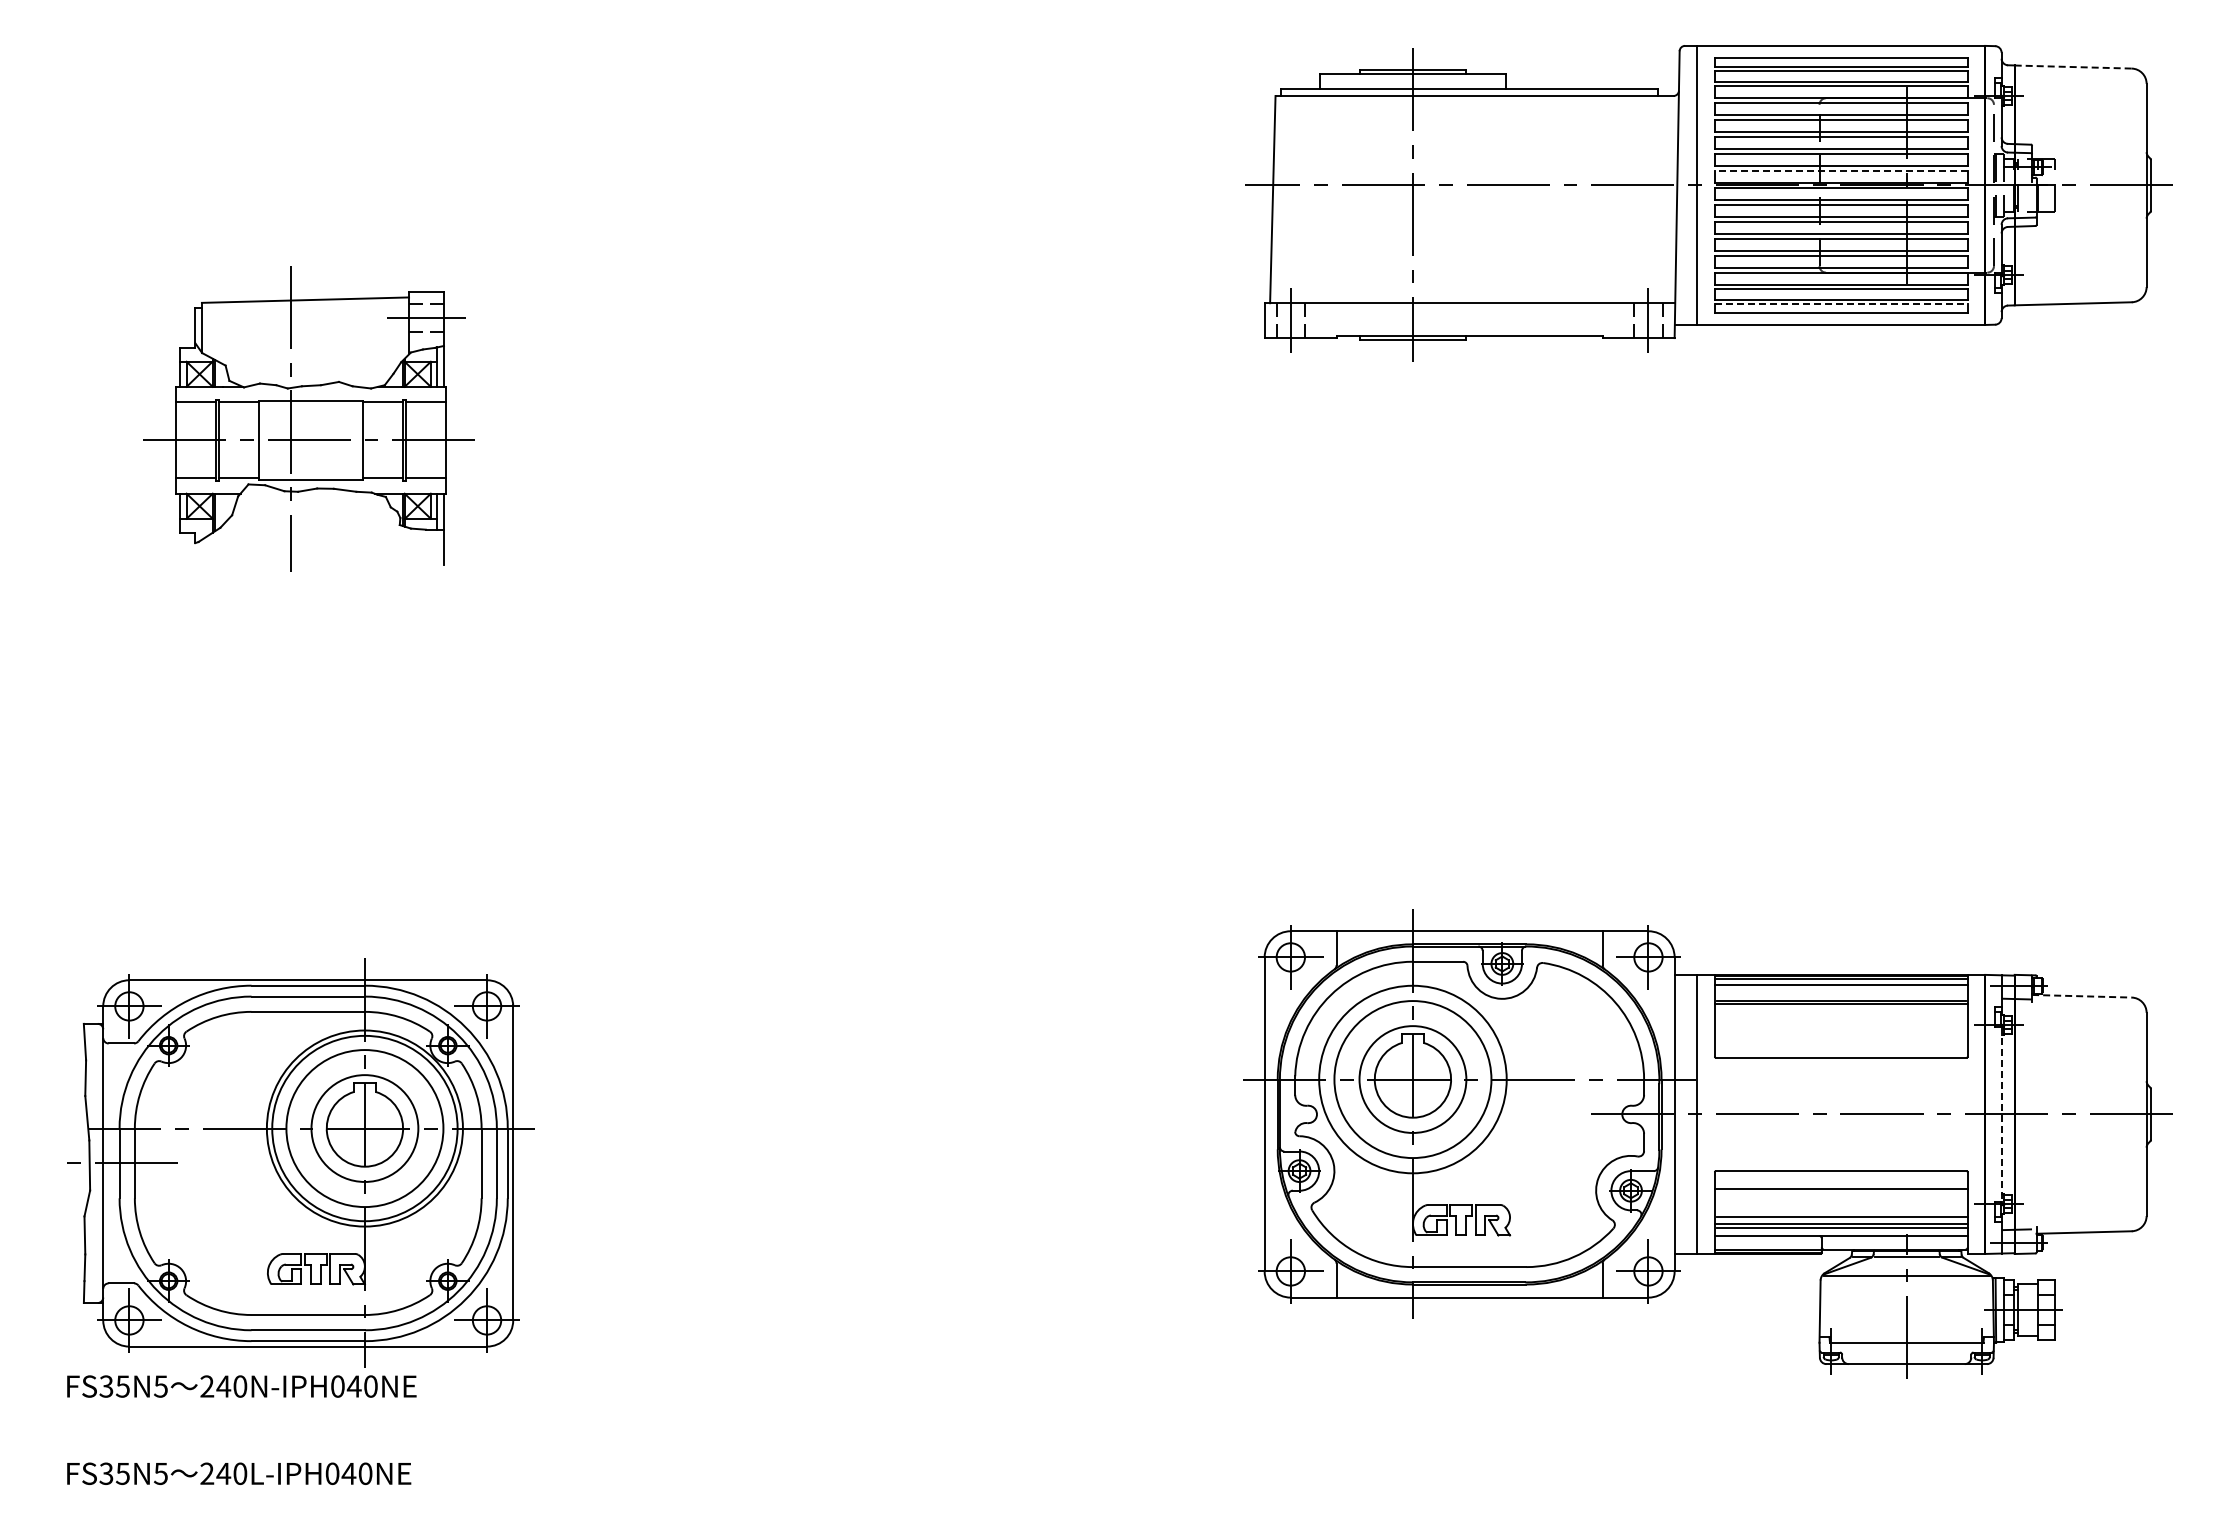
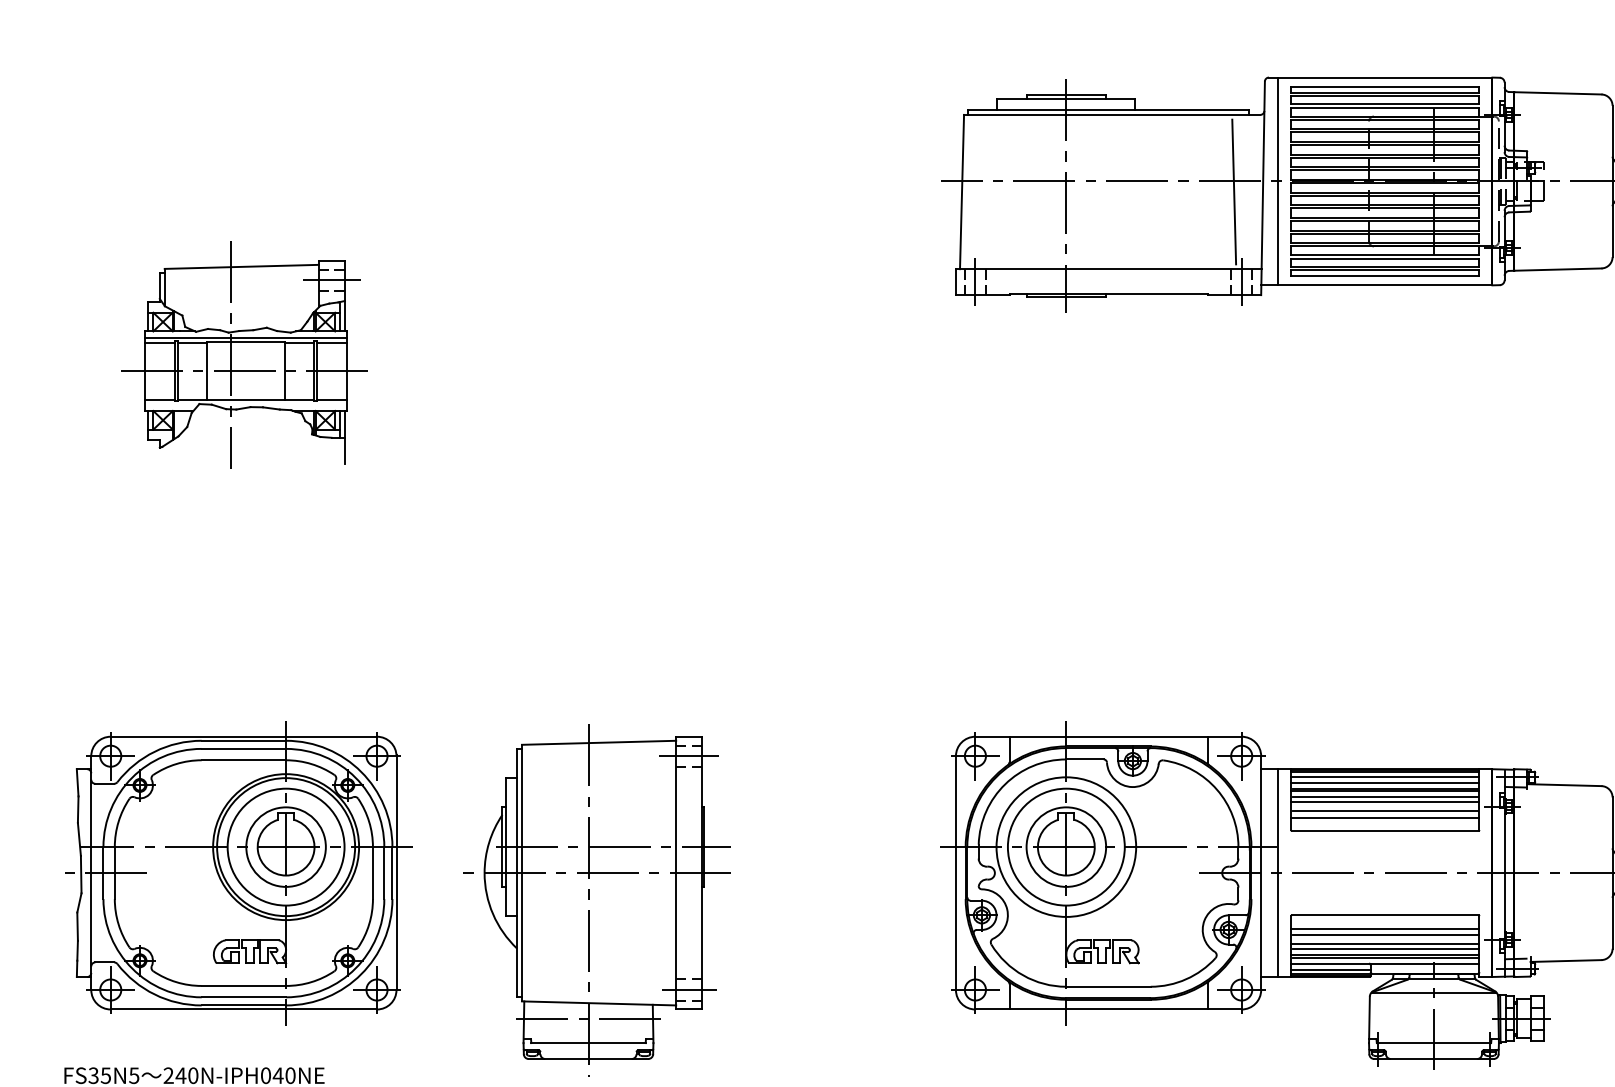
line: (2073, 67) -> (1558, 93), dashed -> solid
line: (1840, 170) -> (1384, 170), dashed -> solid
line: (1637, 199) -> (1233, 191), added
line: (1841, 304) -> (1385, 270), dashed -> solid
line: (310, 396) -> (245, 338), added
line: (1840, 992) -> (1384, 782), added
line: (2081, 996) -> (1564, 785), dashed -> solid
line: (1841, 1011) -> (1385, 796), added
line: (1840, 1019) -> (1384, 802), added
line: (1841, 1031) -> (1385, 811), added
line: (1840, 1039) -> (1384, 817), added
line: (2001, 1114) -> (1504, 873), dashed -> solid
part: (782, 1151) -> (596, 900), added
part: (300, 1162) -> (238, 872), moved
line: (1842, 1197) -> (1386, 934), added
line: (1840, 1209) -> (1384, 943), added
line: (1767, 1244) -> (1330, 969), added

